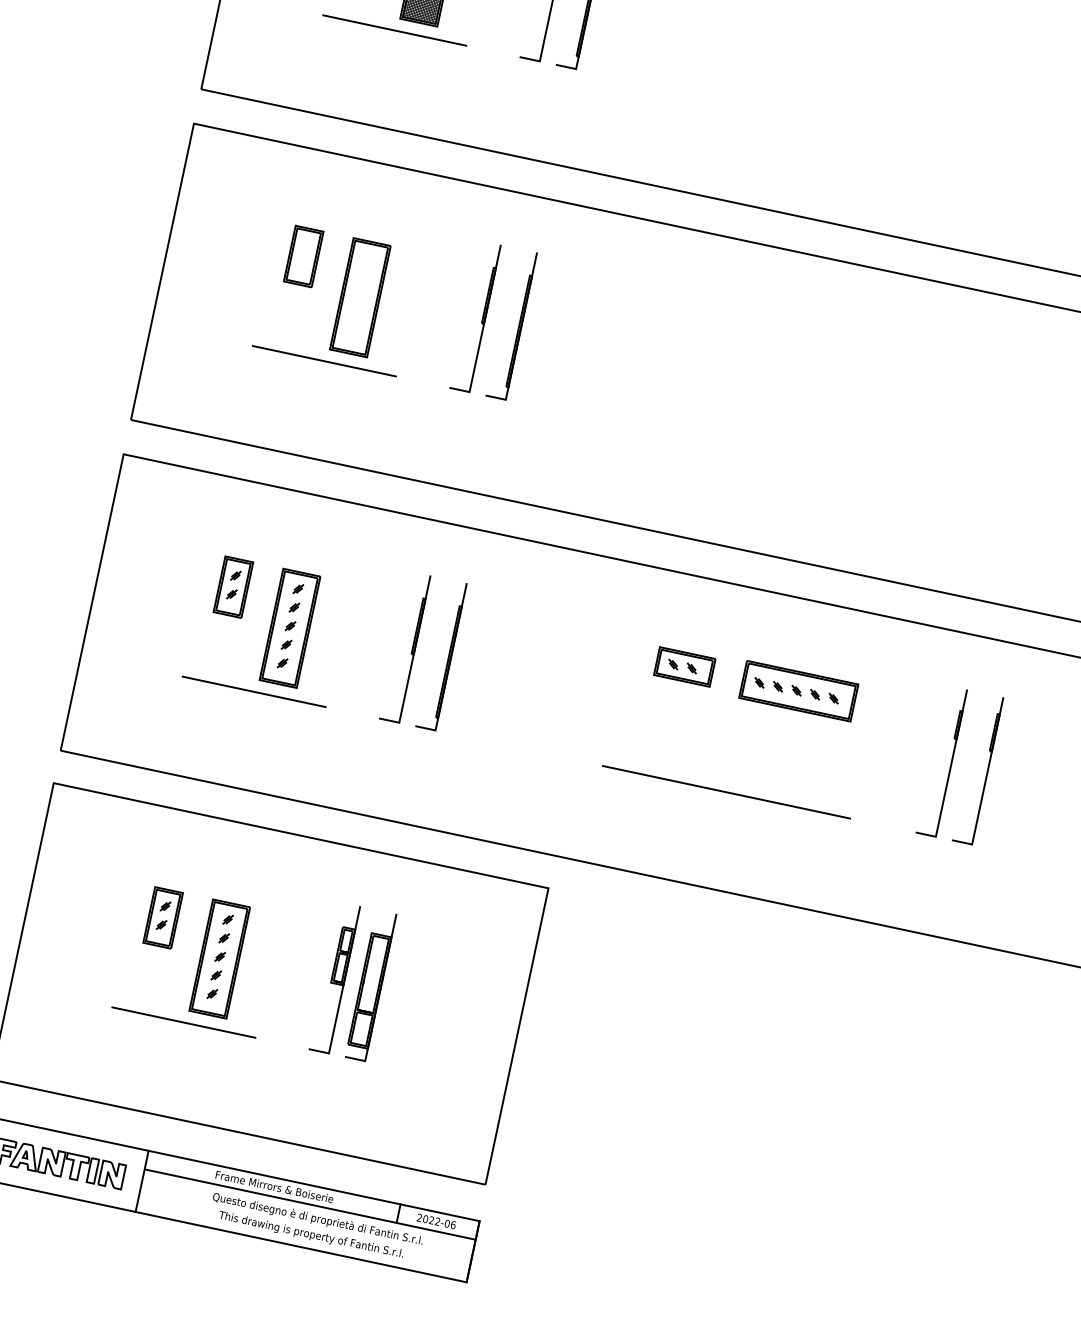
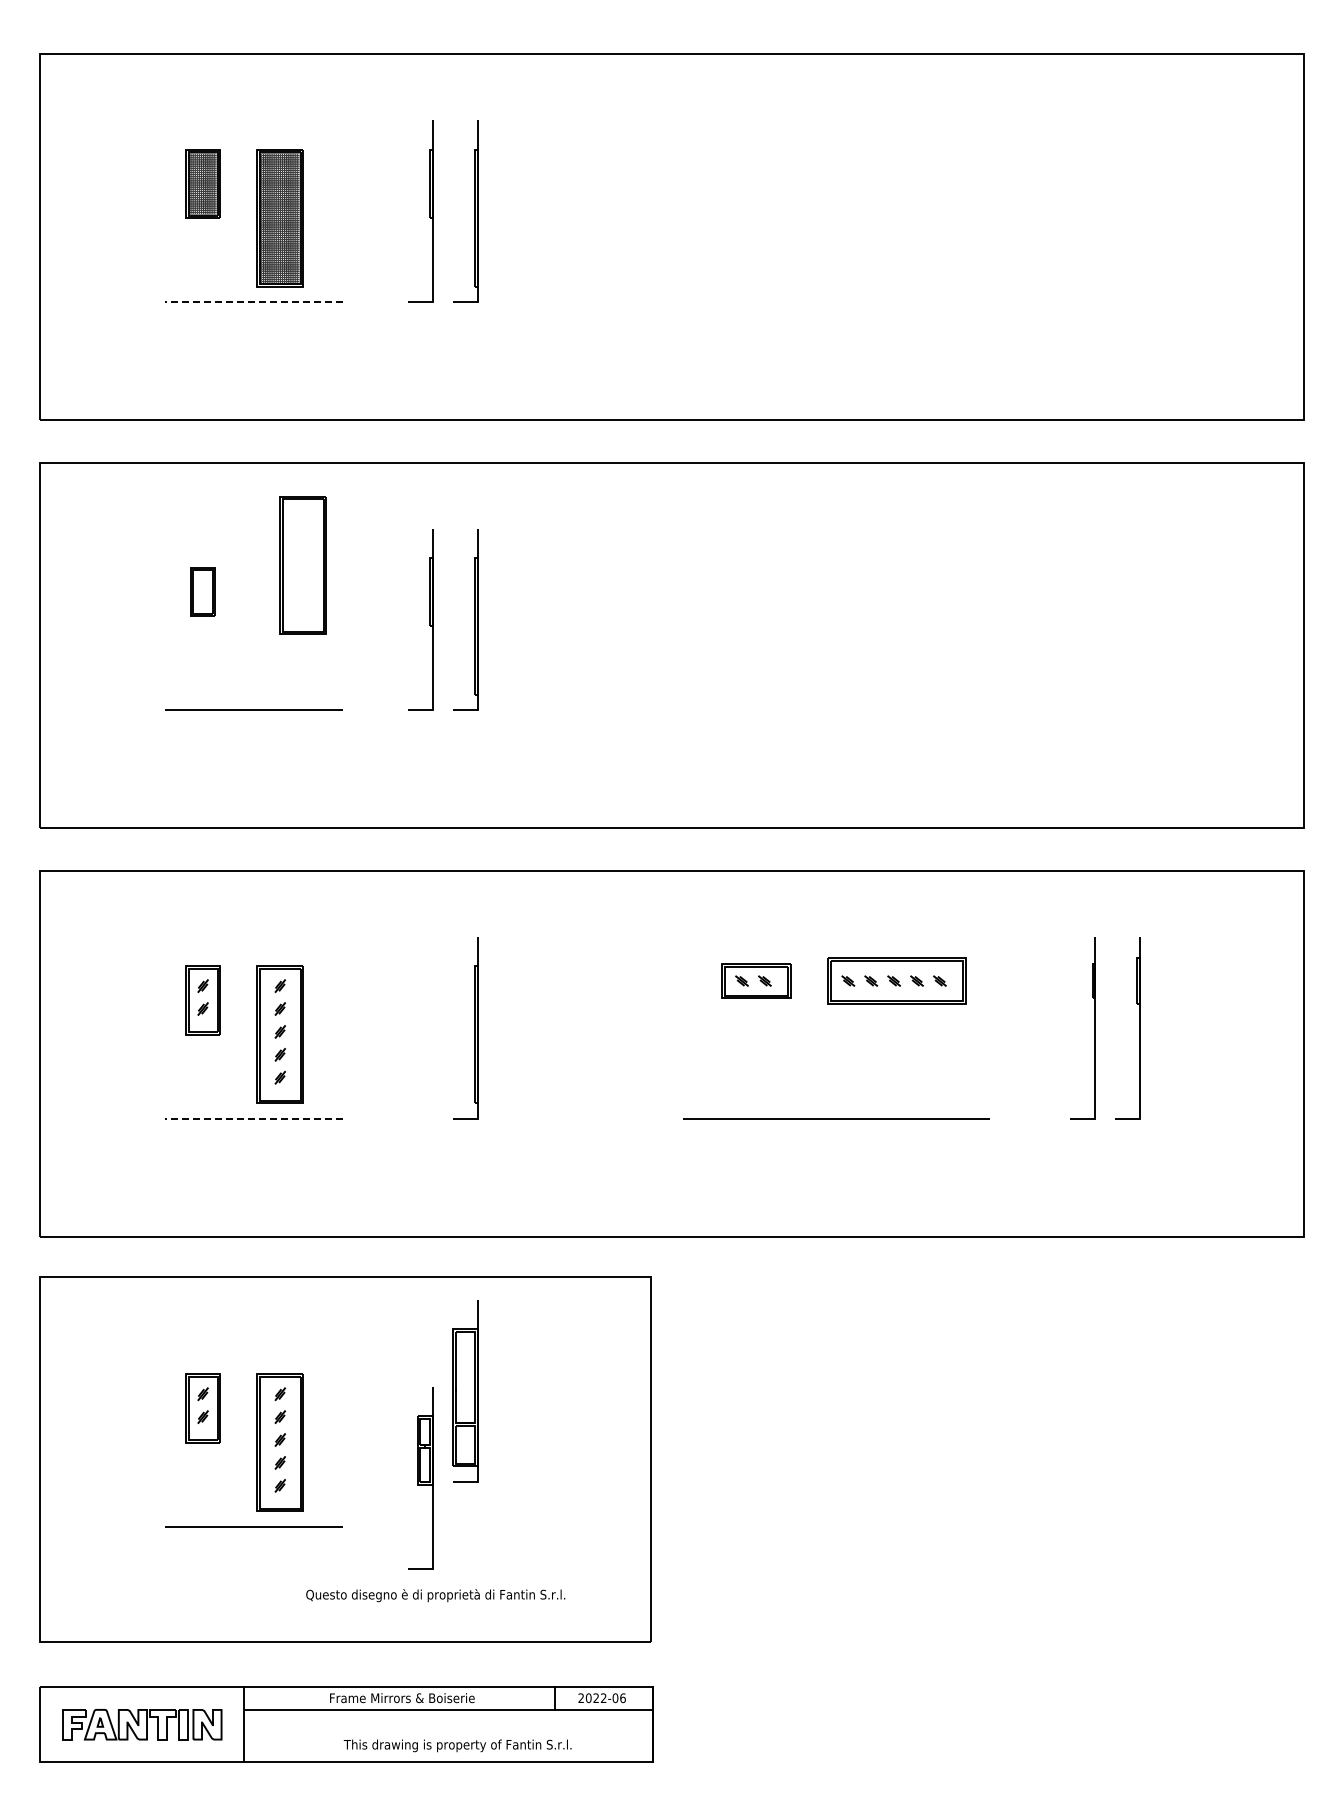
line: (394, 30) -> (253, 302), solid -> dashed
part: (303, 256) -> (202, 591), size x0.7
part: (359, 297) -> (302, 565), moved
part: (411, 649) -> (429, 1028), removed
line: (253, 691) -> (253, 1118), solid -> dashed
part: (334, 978) -> (420, 1478), moved
part: (370, 985) -> (465, 1391), moved
text: (317, 1219) -> (435, 1595), moved

